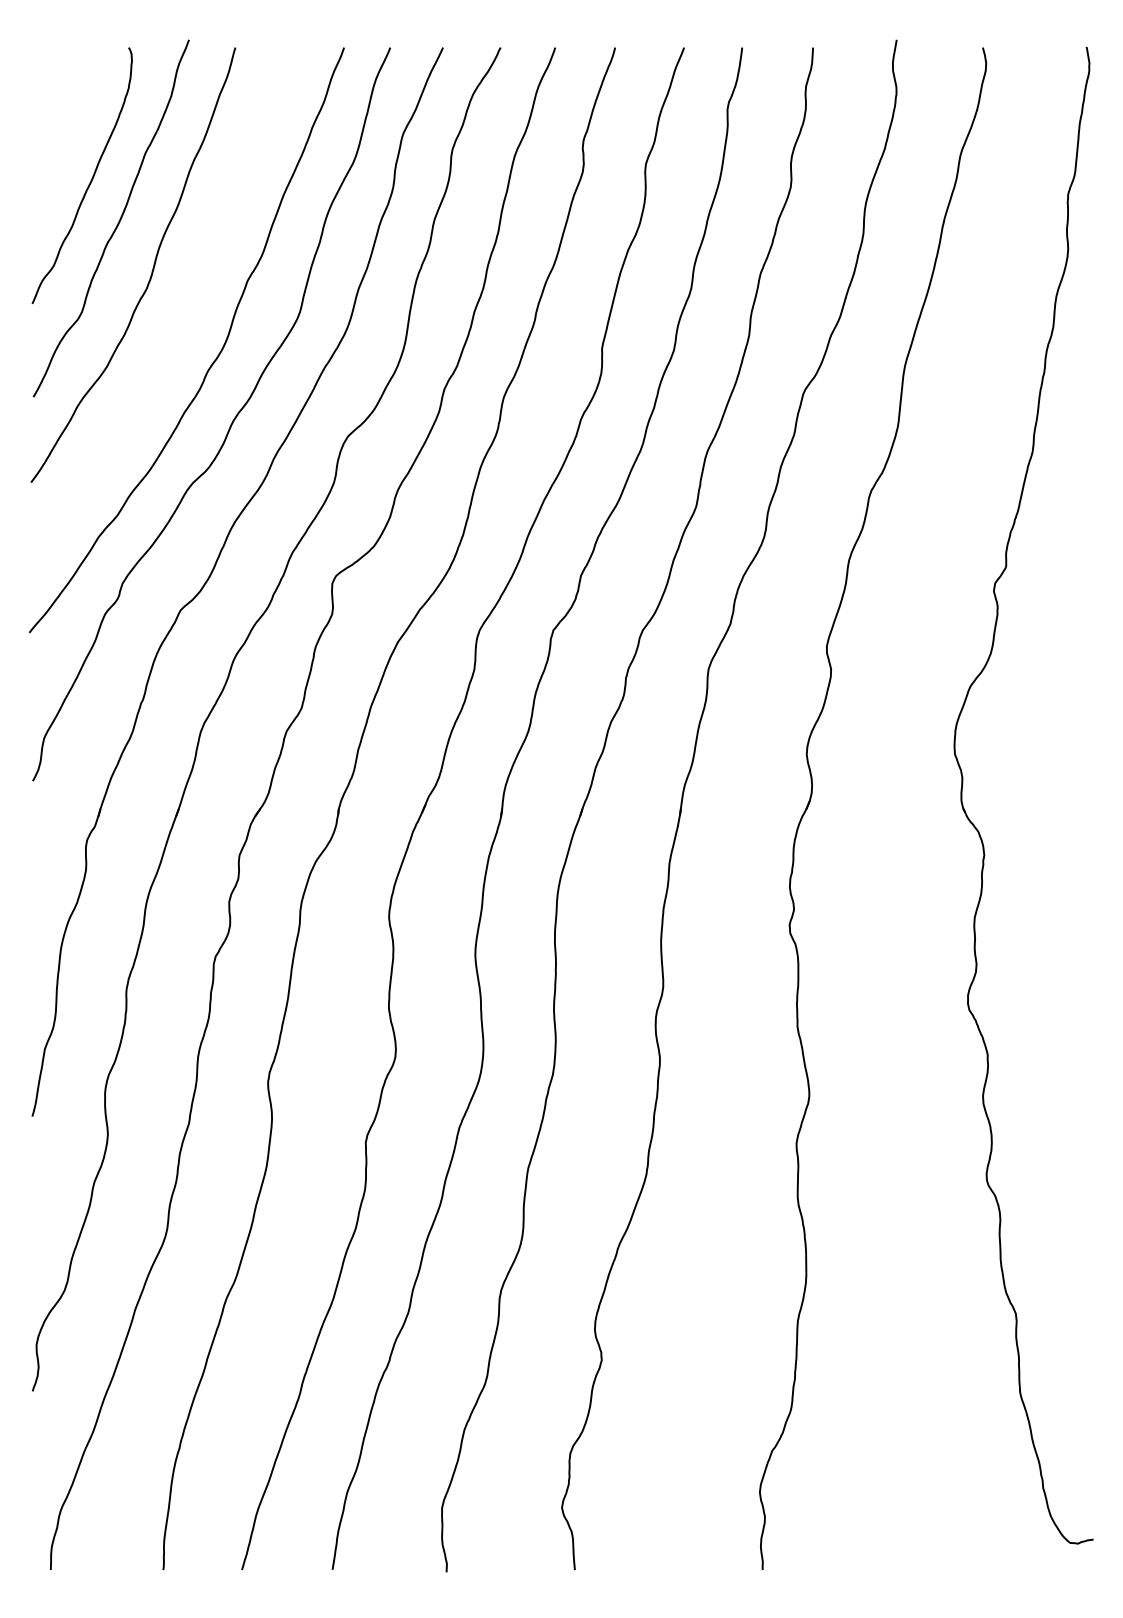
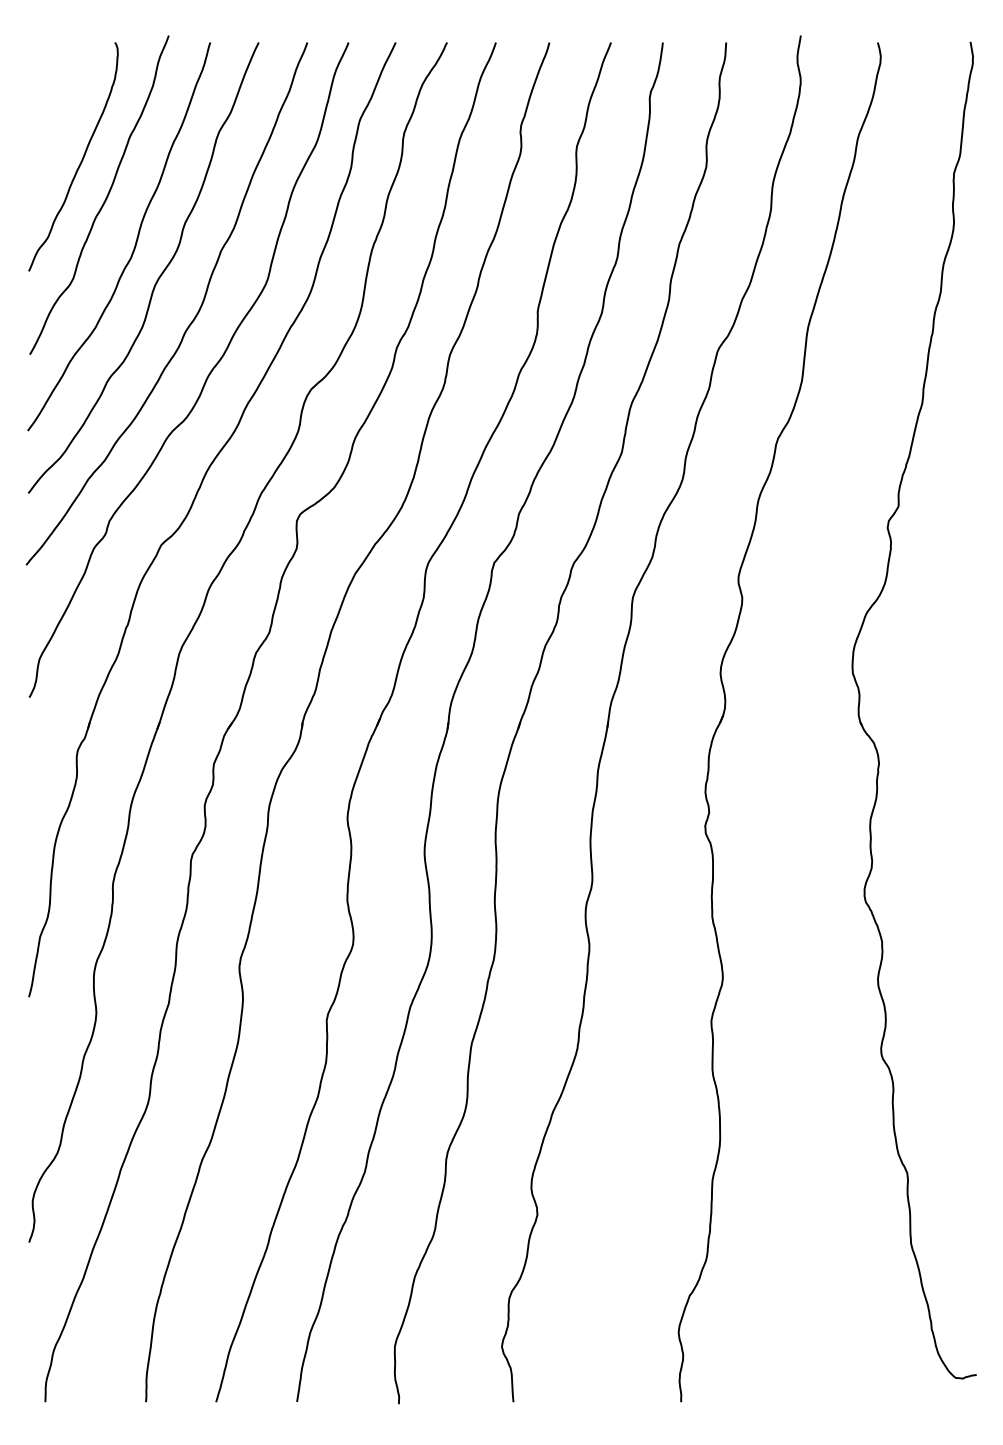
curve: (176, 311) -> (157, 278), added

